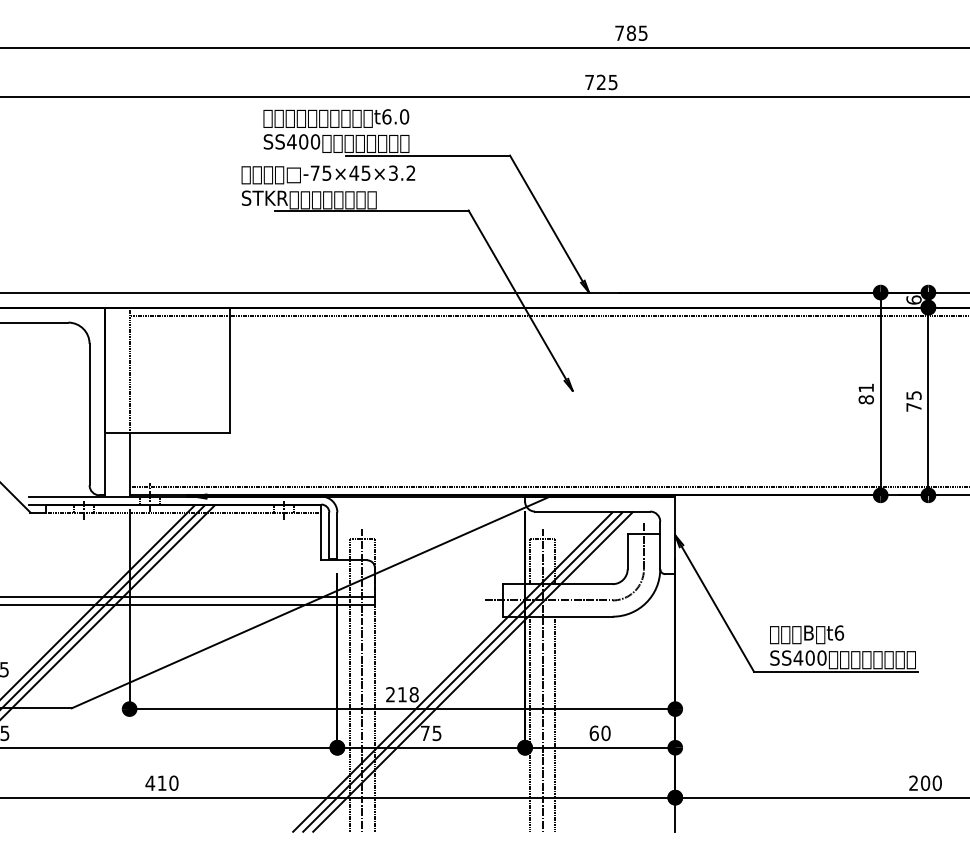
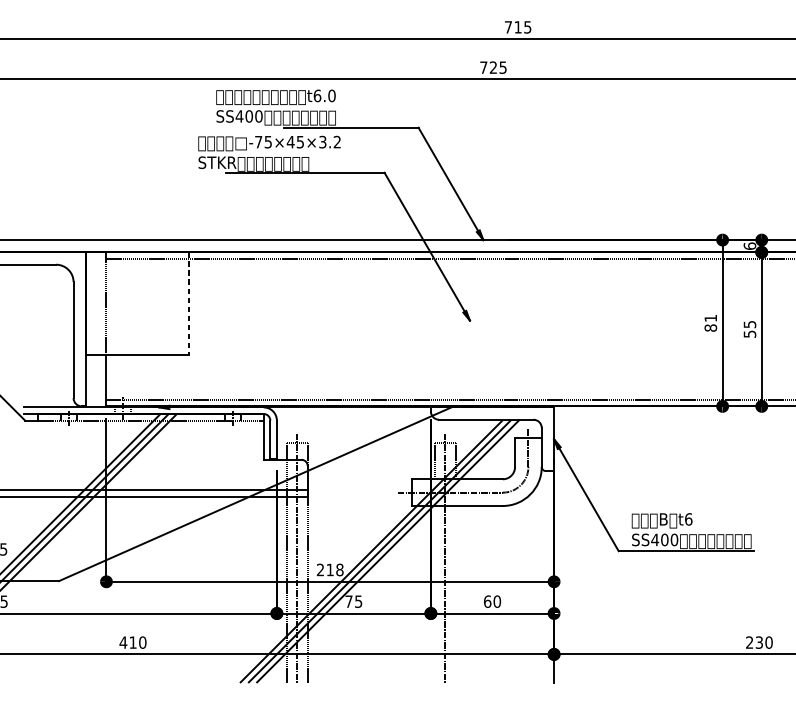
text: (630, 32) -> (517, 26), 785 -> 715
line: (229, 370) -> (188, 304), solid -> dashed
text: (913, 407) -> (749, 334), 75 -> 55
line: (530, 724) -> (435, 594), removed
line: (555, 724) -> (455, 594), removed
text: (925, 782) -> (759, 642), 200 -> 230

